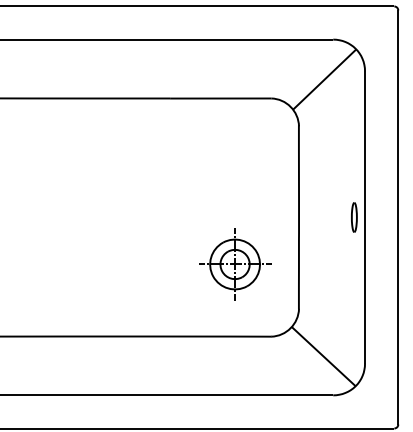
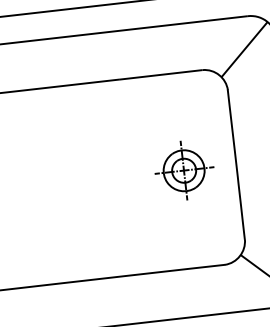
part: (235, 264) -> (184, 170), moved

